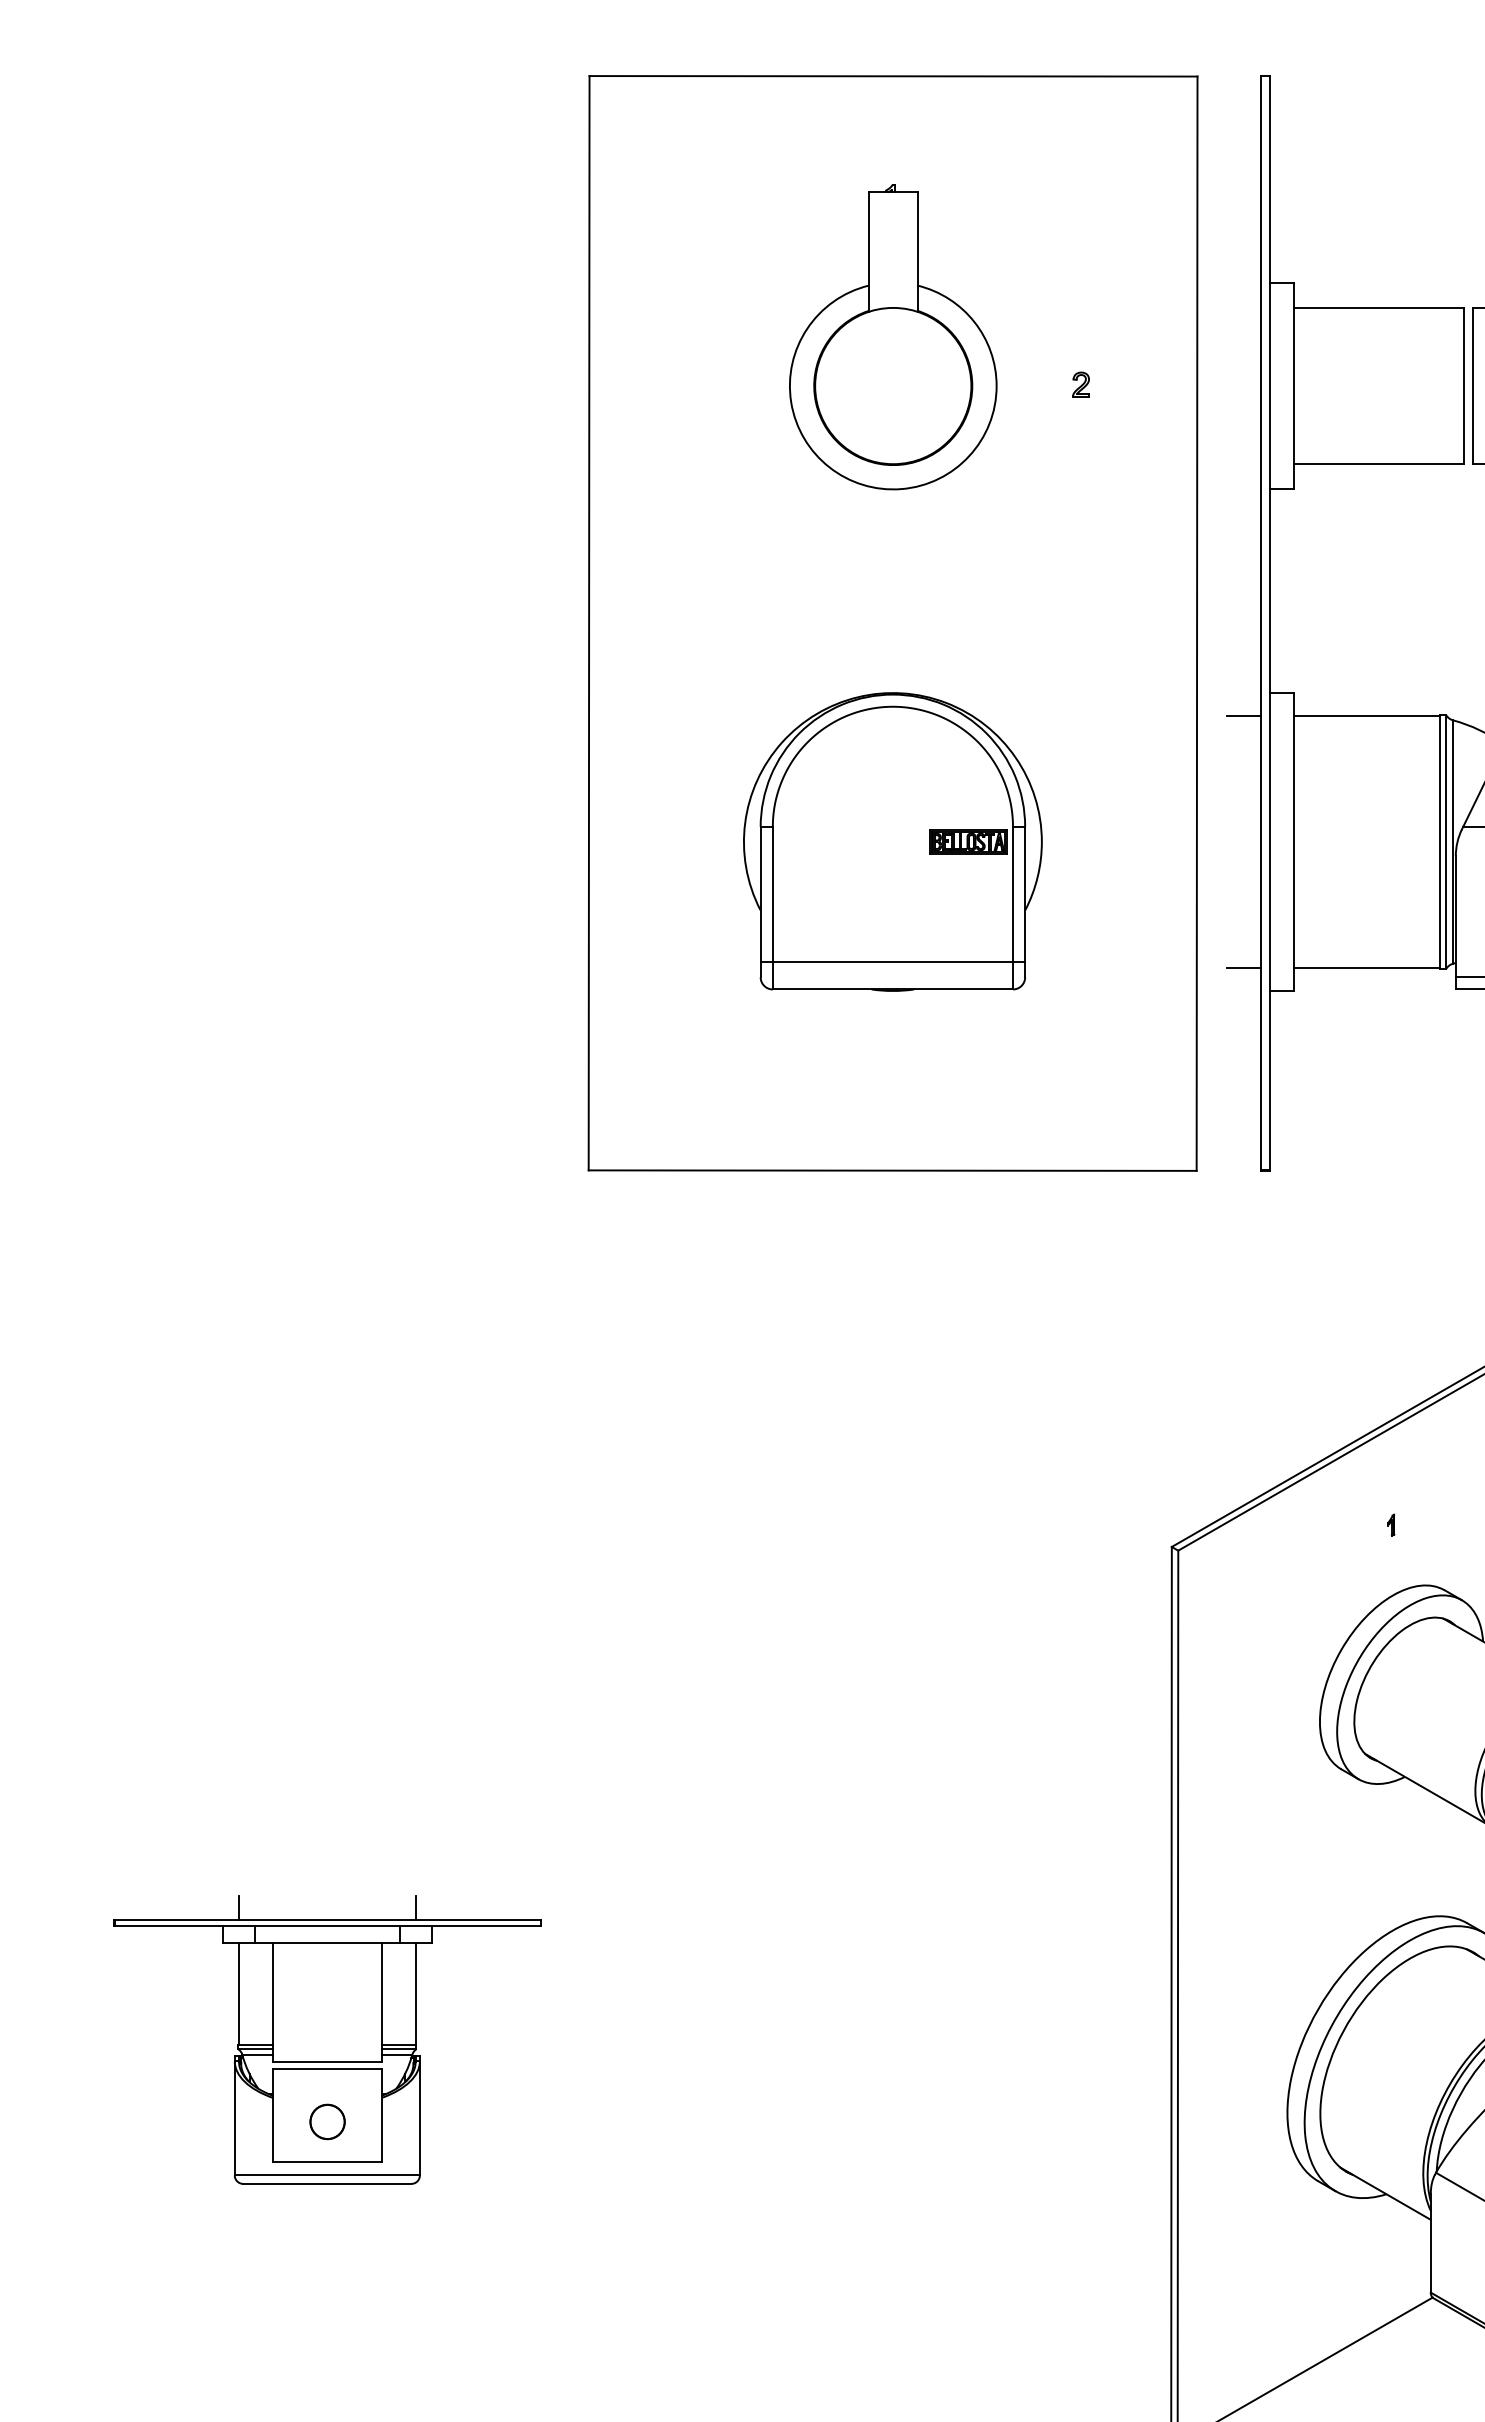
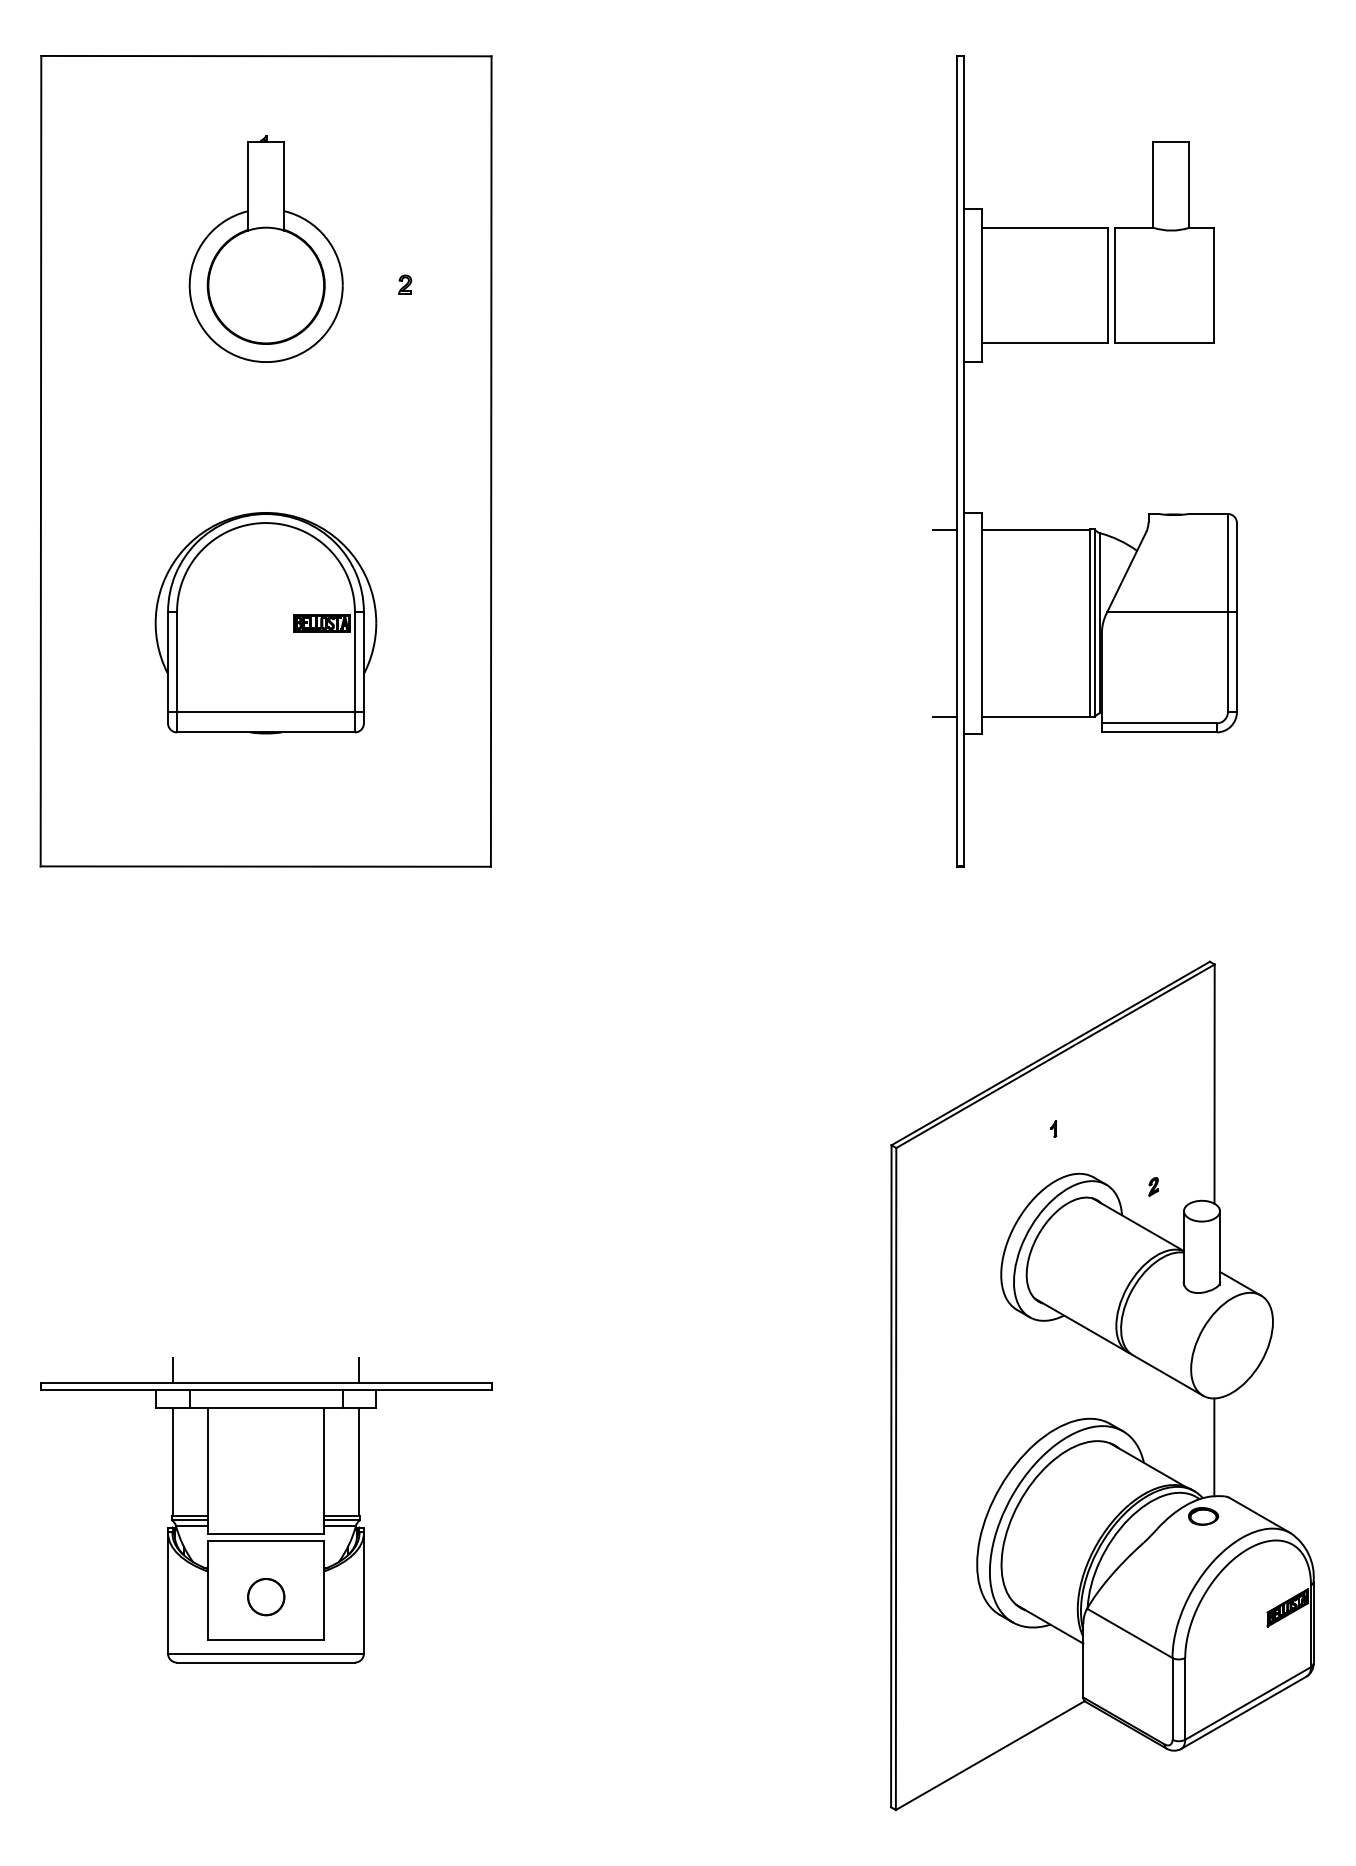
part: (892, 623) -> (265, 461), moved
part: (327, 2040) -> (266, 1510), size x1.43

